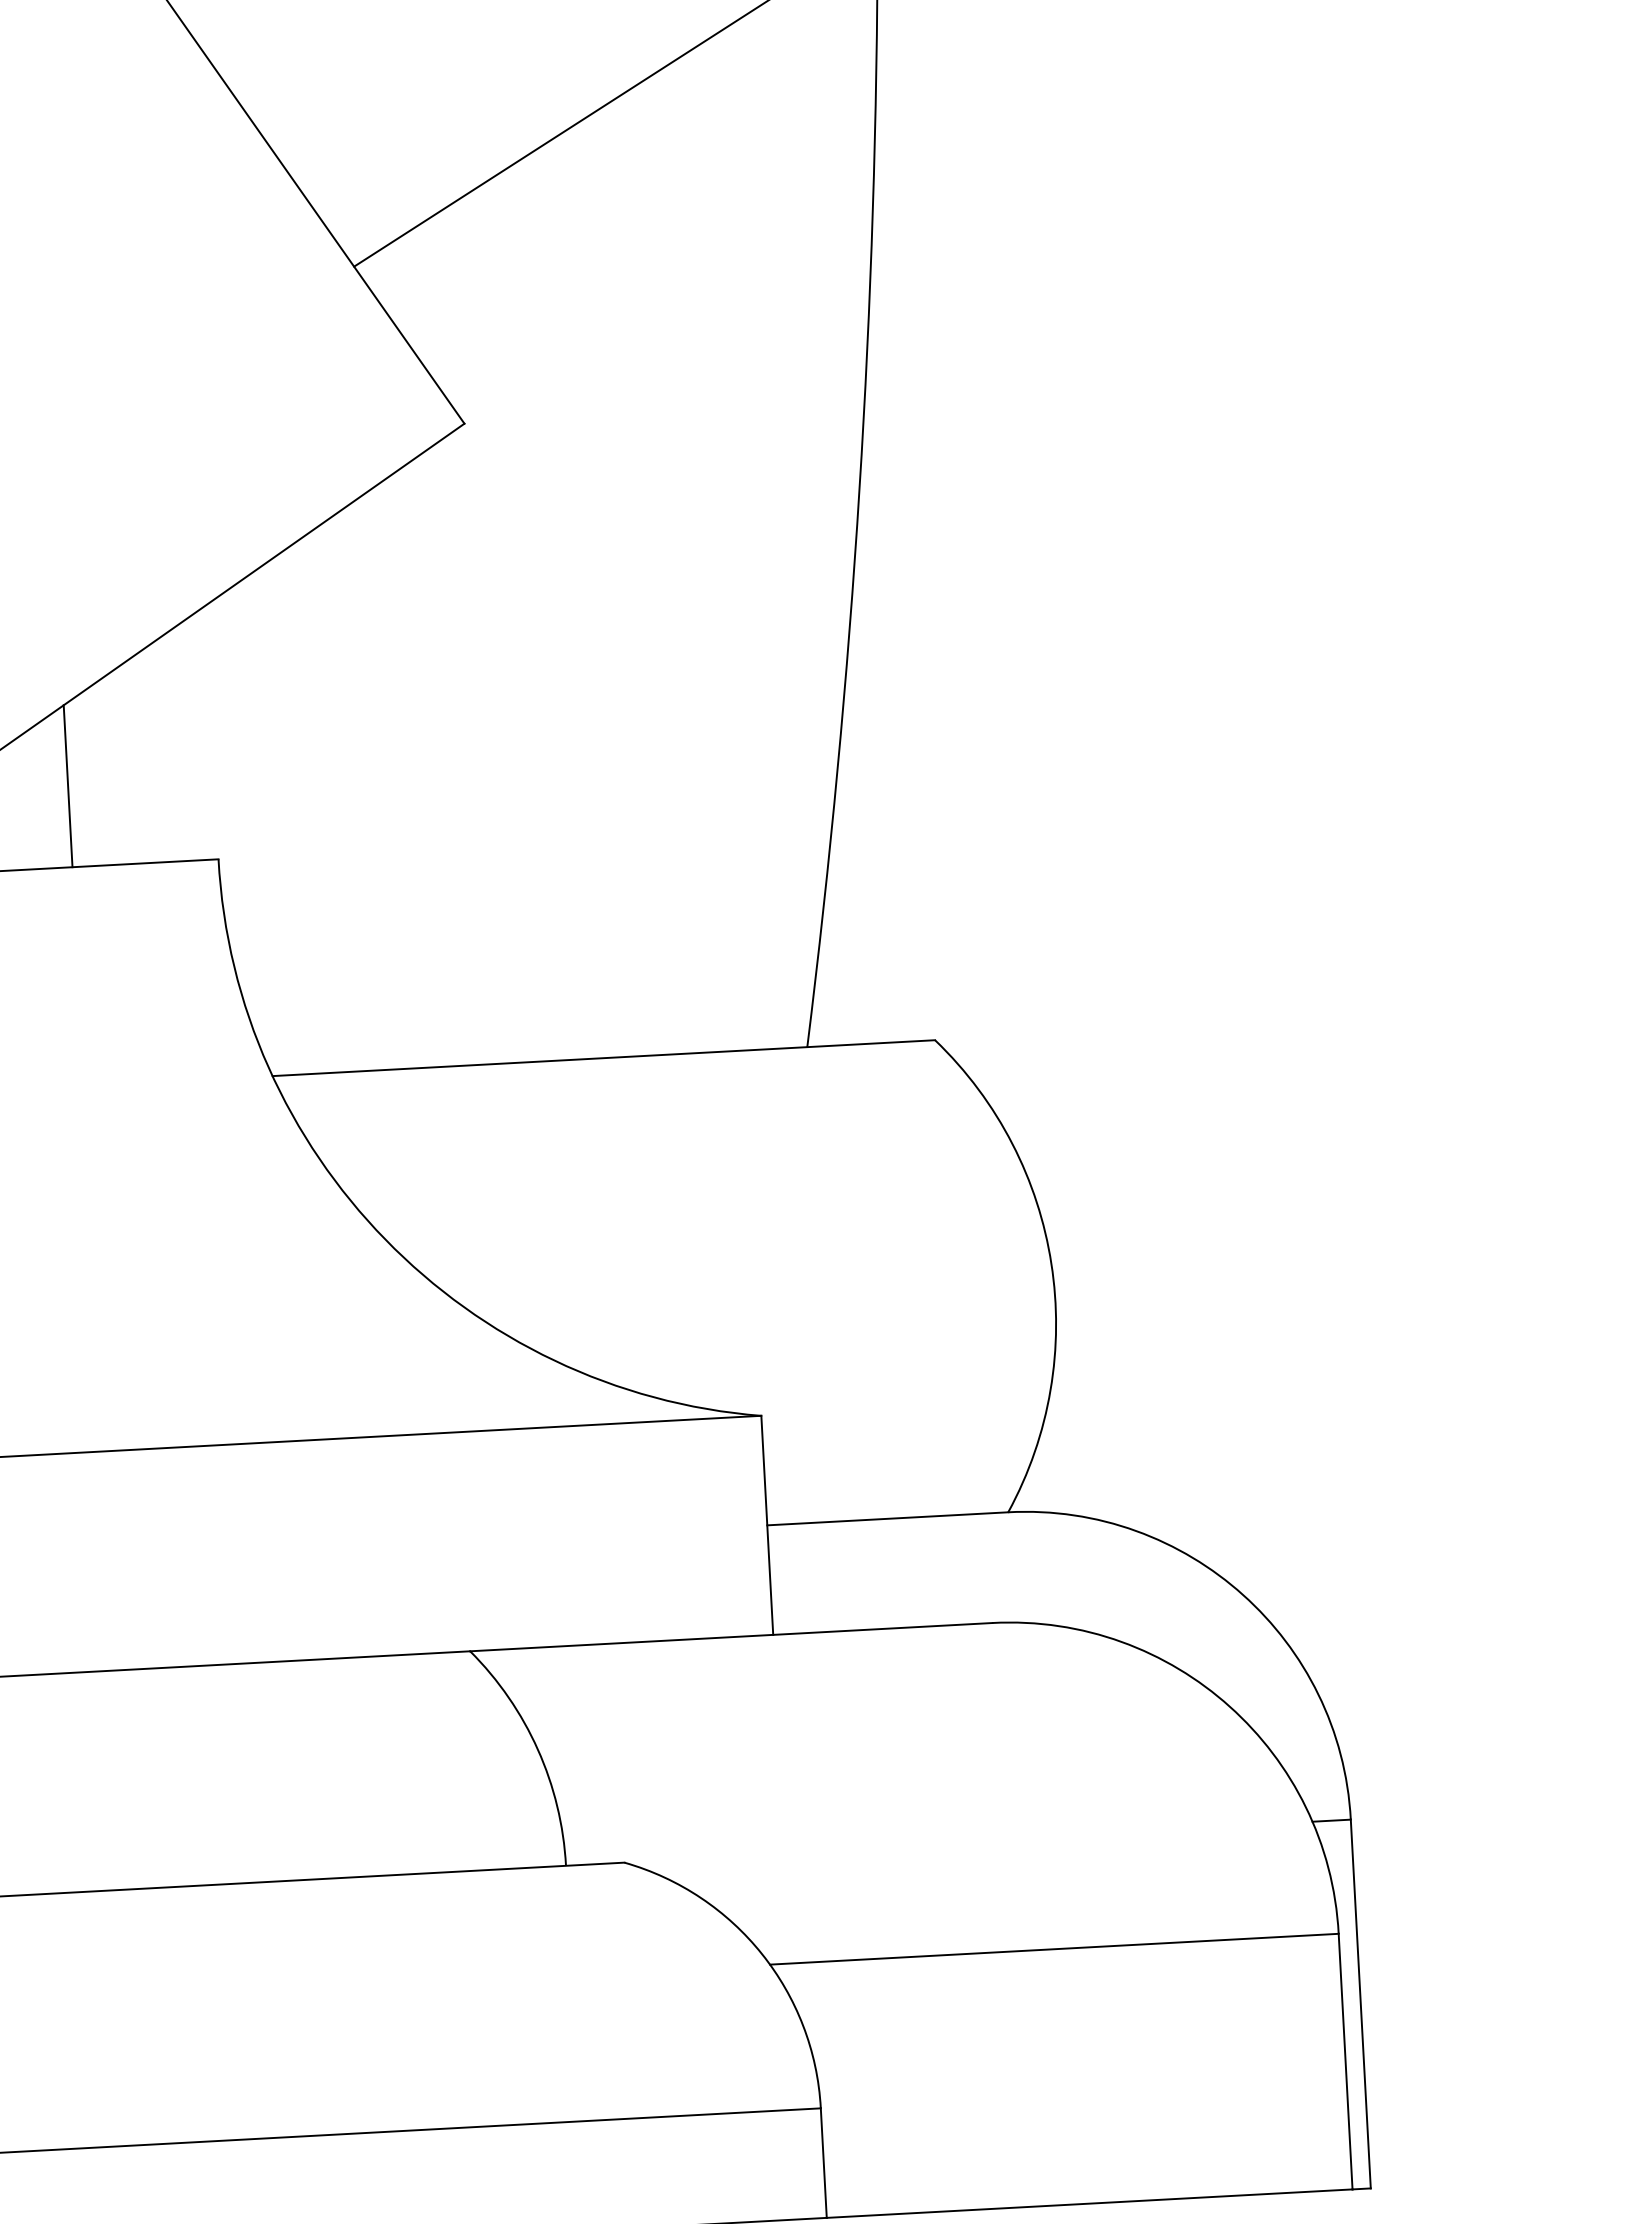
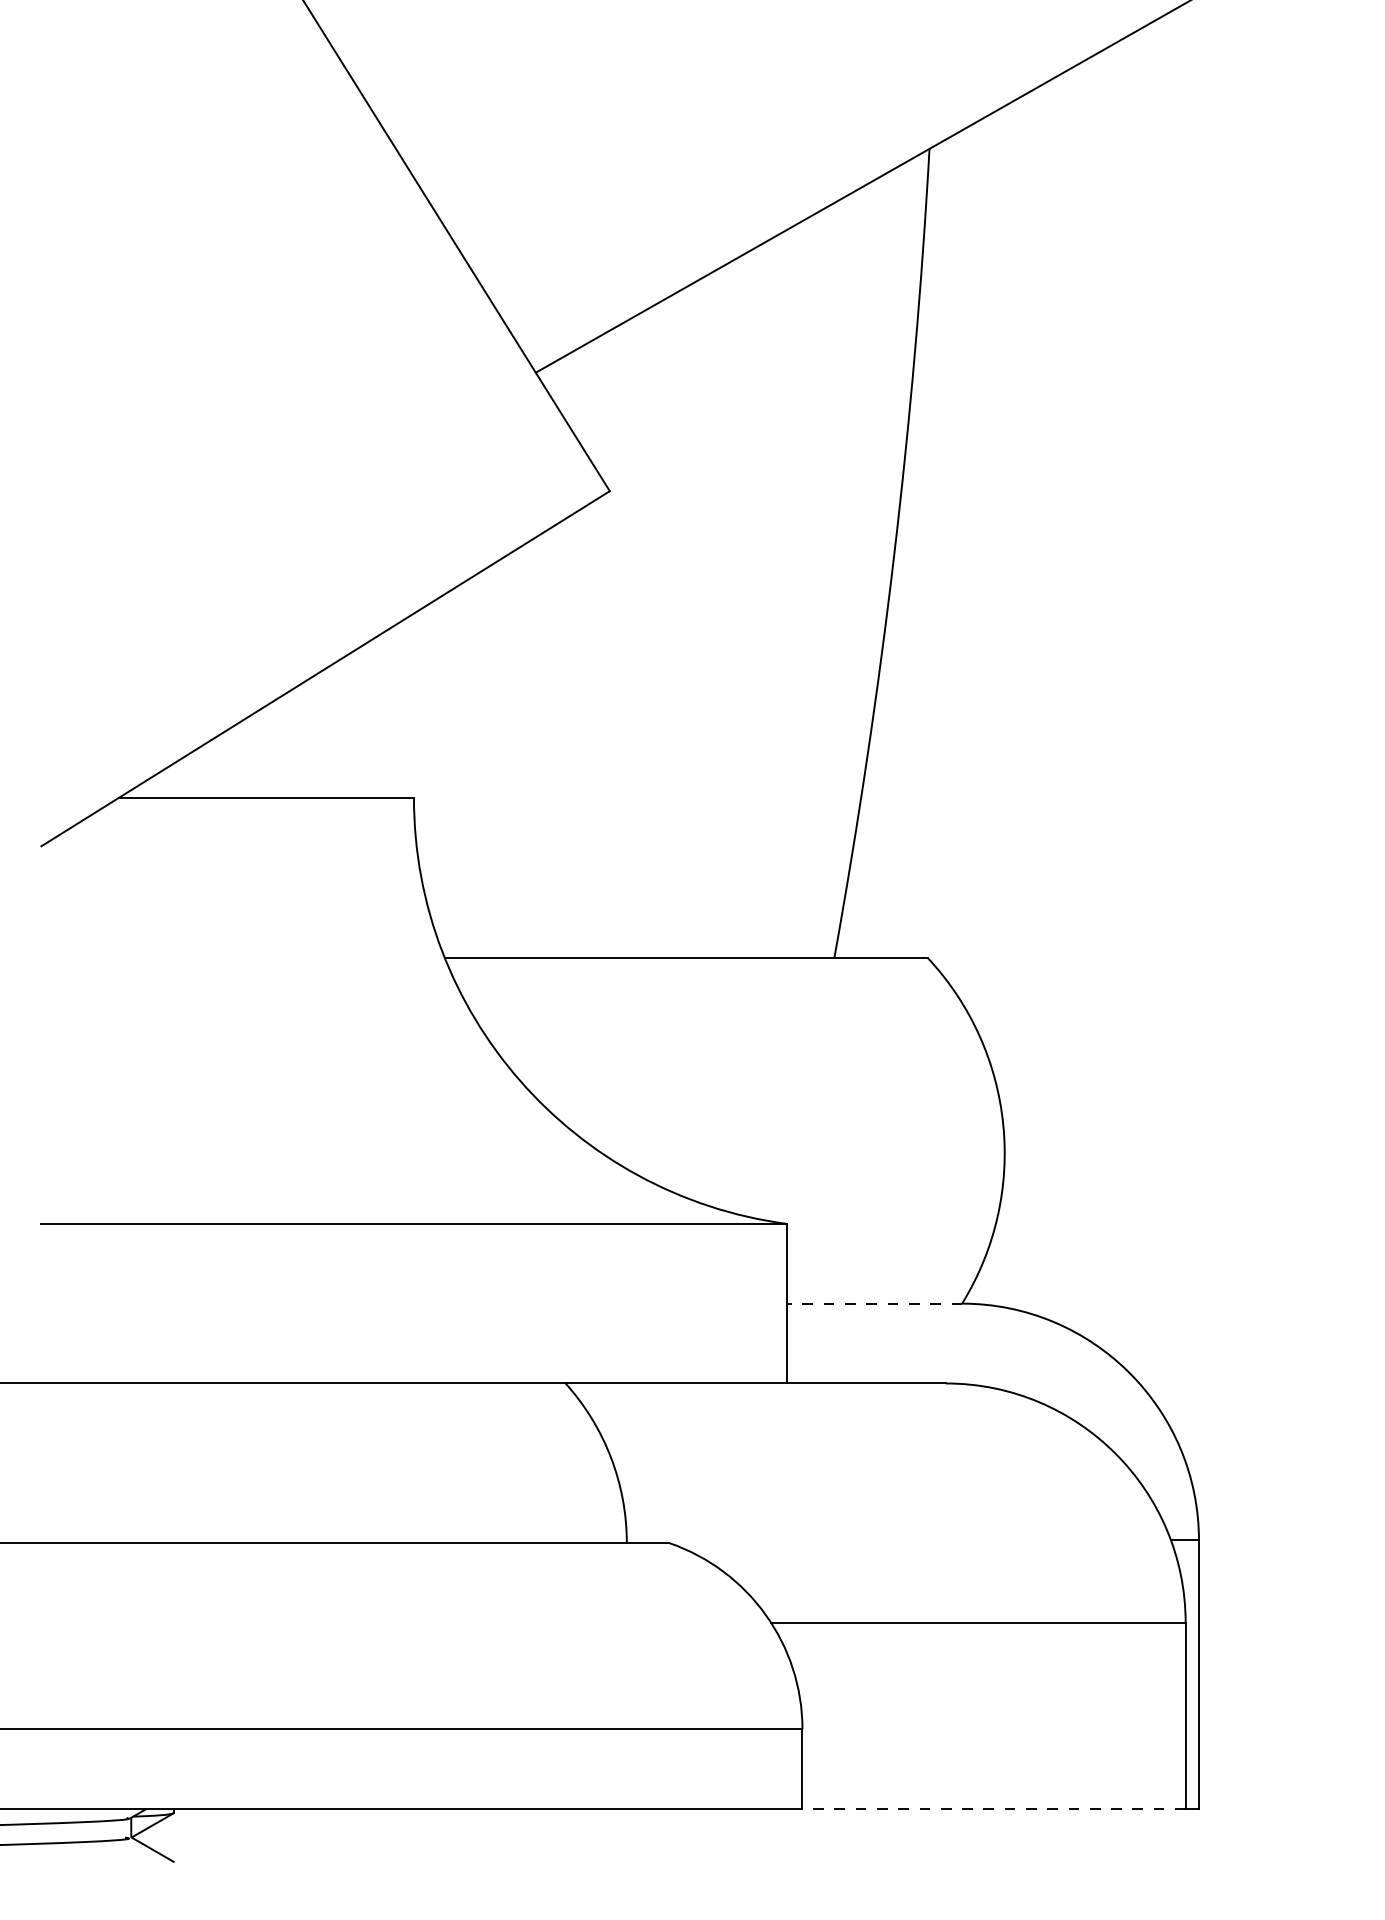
line: (68, 786) -> (307, 739), removed
line: (887, 1518) -> (874, 1303), solid -> dashed
line: (1090, 2203) -> (994, 1809), solid -> dashed

